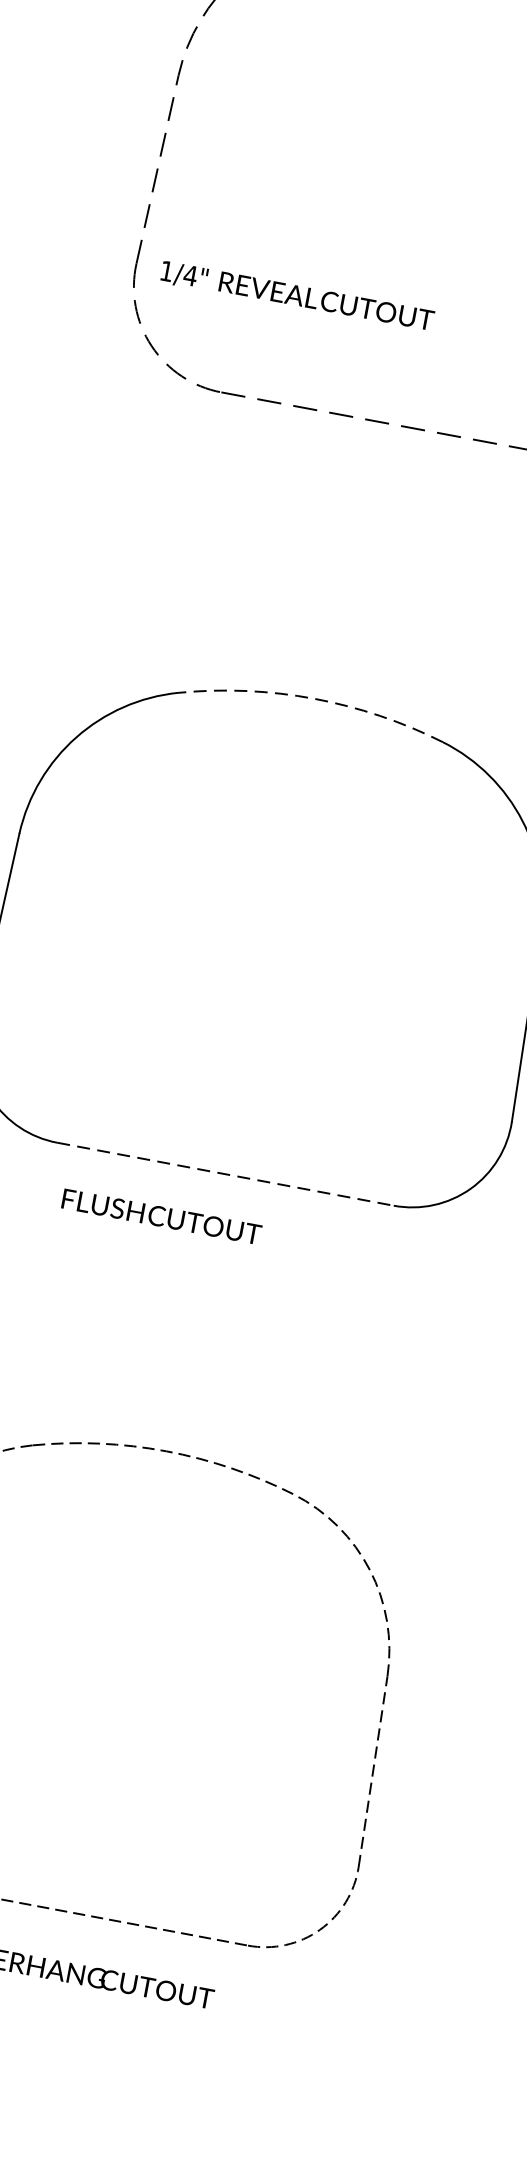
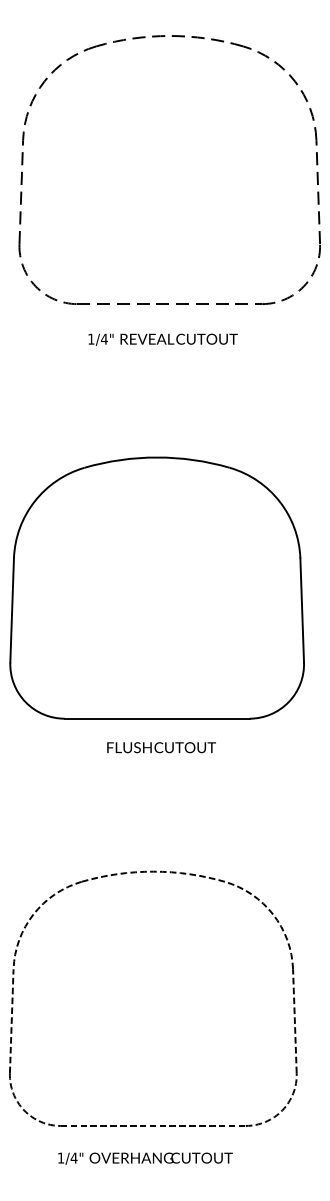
text: (296, 295) -> (162, 339), moved
arc: (315, 698) -> (157, 457), dashed -> solid
line: (226, 1173) -> (157, 718), dashed -> solid
text: (161, 1216) -> (161, 747), moved

